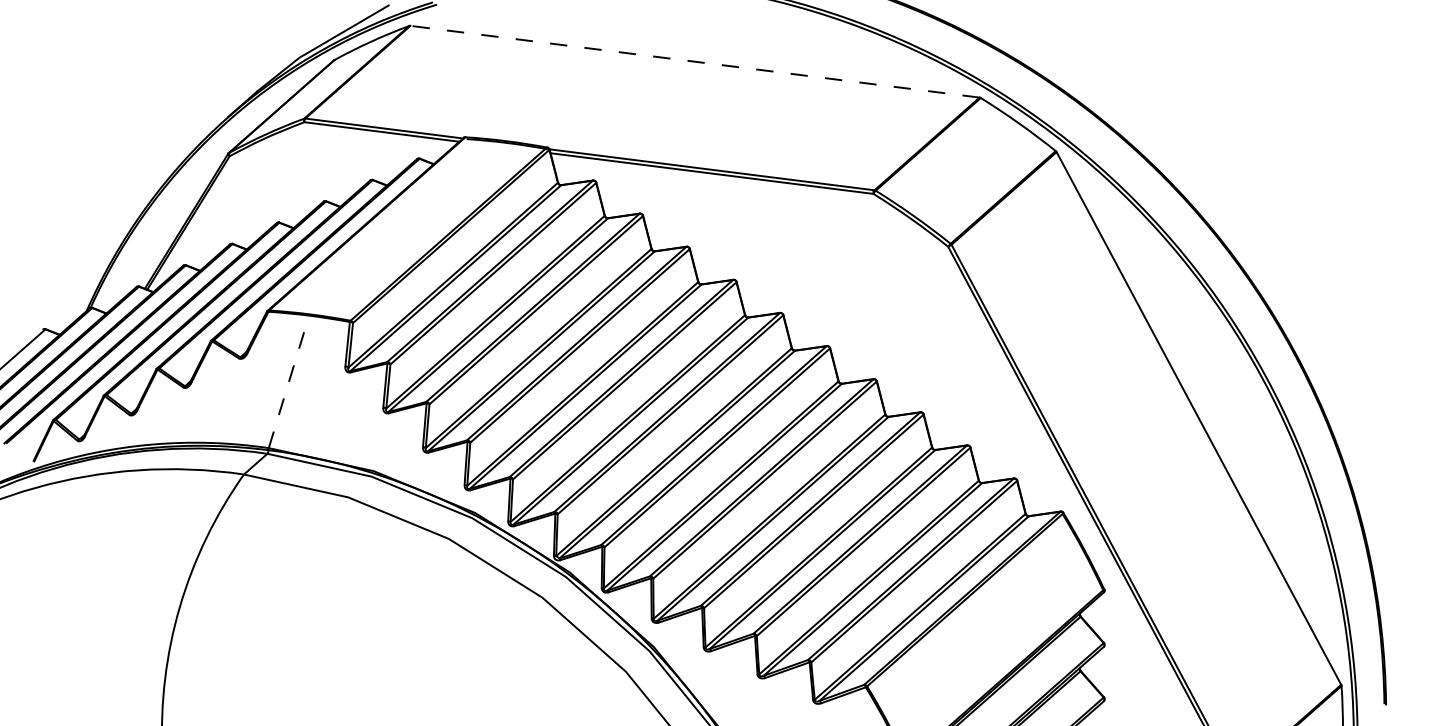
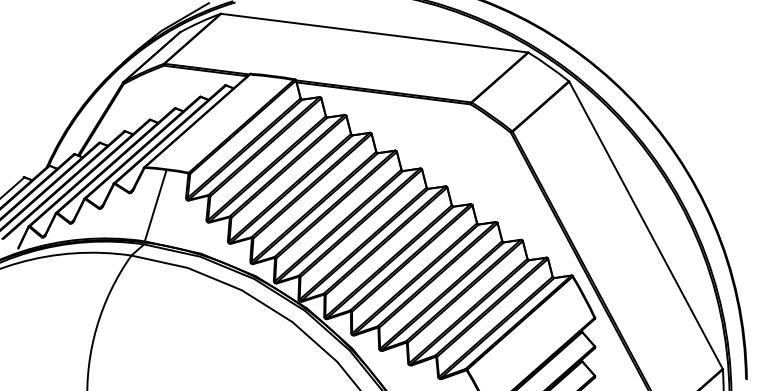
line: (695, 62) -> (374, 33), dashed -> solid
line: (288, 381) -> (155, 205), dashed -> solid

